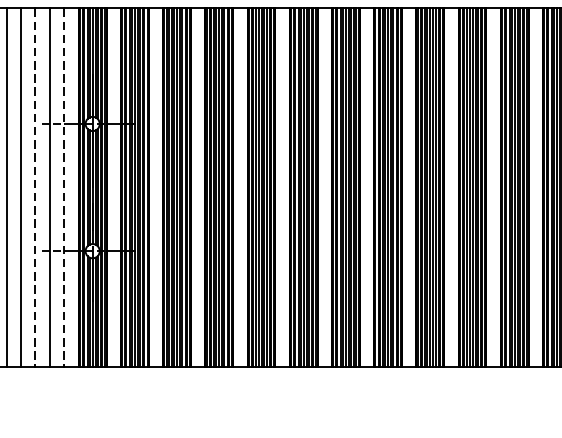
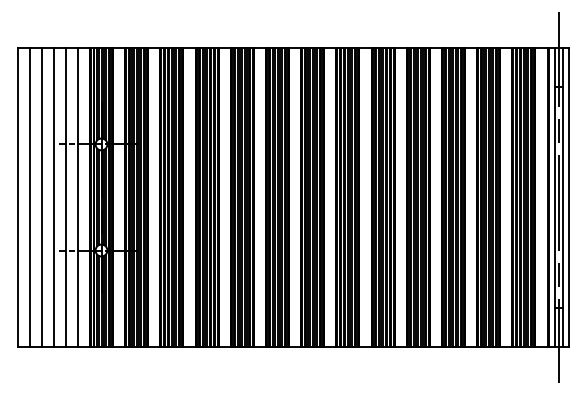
line: (35, 188) -> (53, 198), dashed -> solid
line: (63, 188) -> (77, 198), dashed -> solid

